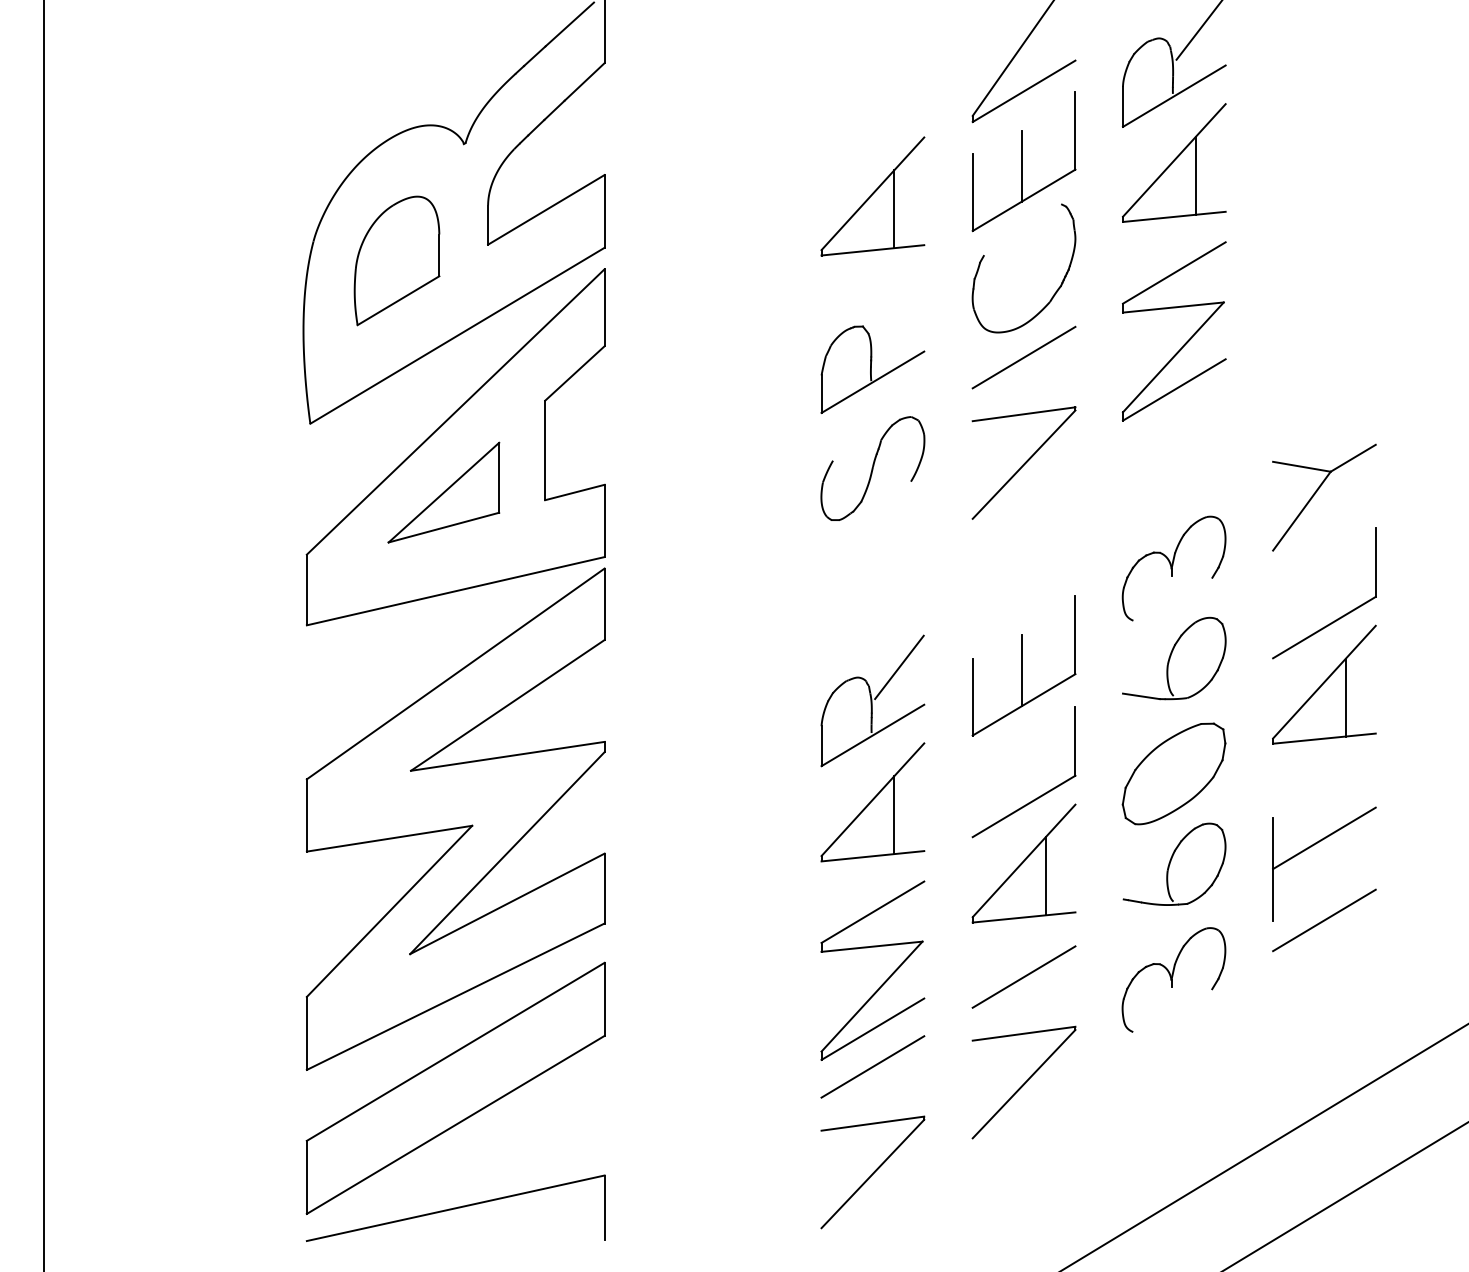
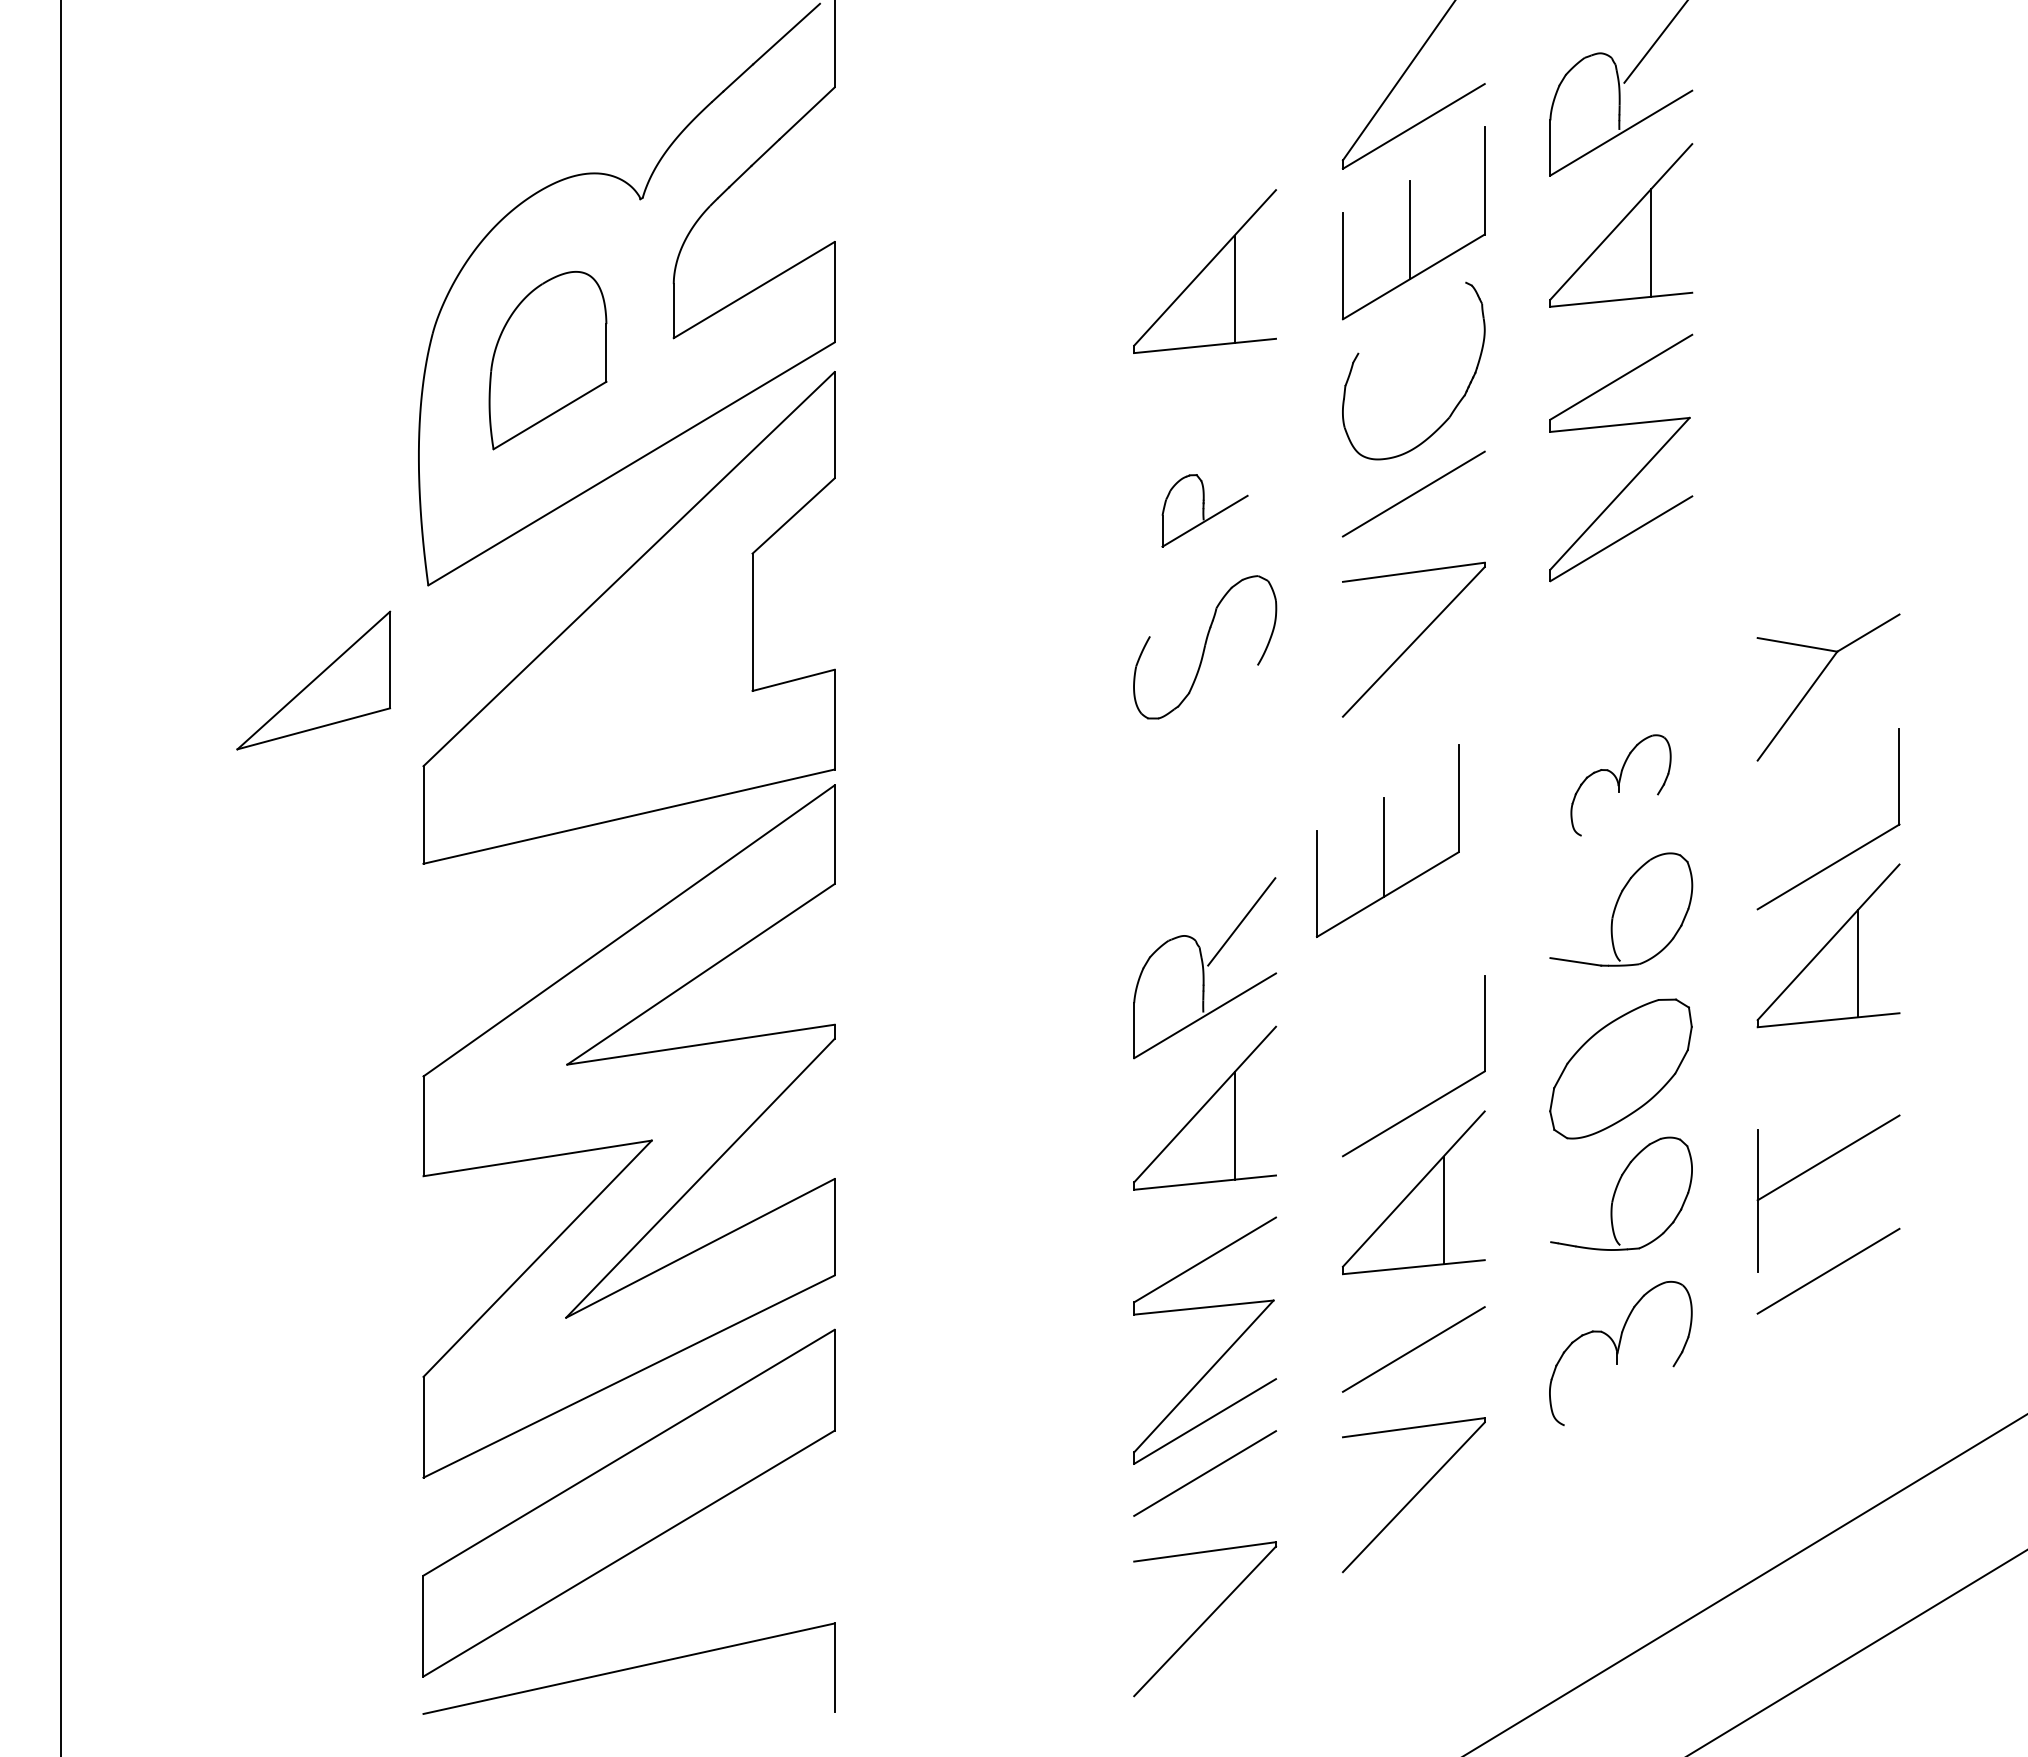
part: (872, 369) -> (1204, 510), size x0.6
part: (443, 492) -> (313, 680), moved
part: (1173, 568) -> (1620, 785), size x0.7
part: (1023, 665) -> (1387, 840), moved

